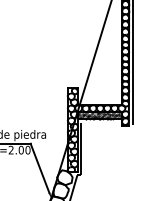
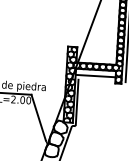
hatch: (100, 115) -> (96, 72), removed

